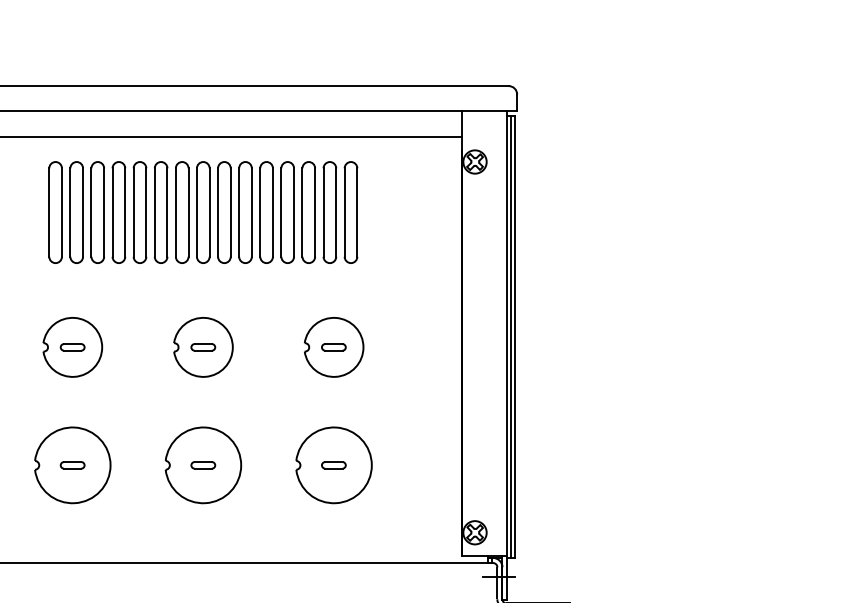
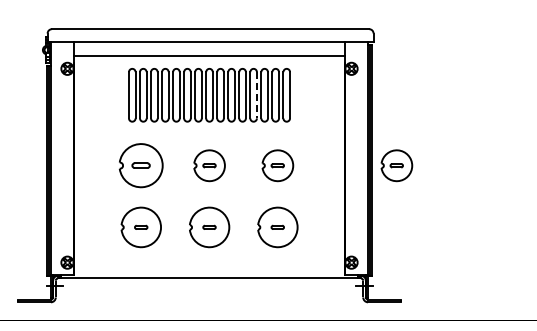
line: (293, 212) -> (256, 95), solid -> dashed
part: (73, 346) -> (141, 165), size x1.4
part: (561, 346) -> (396, 165), added

